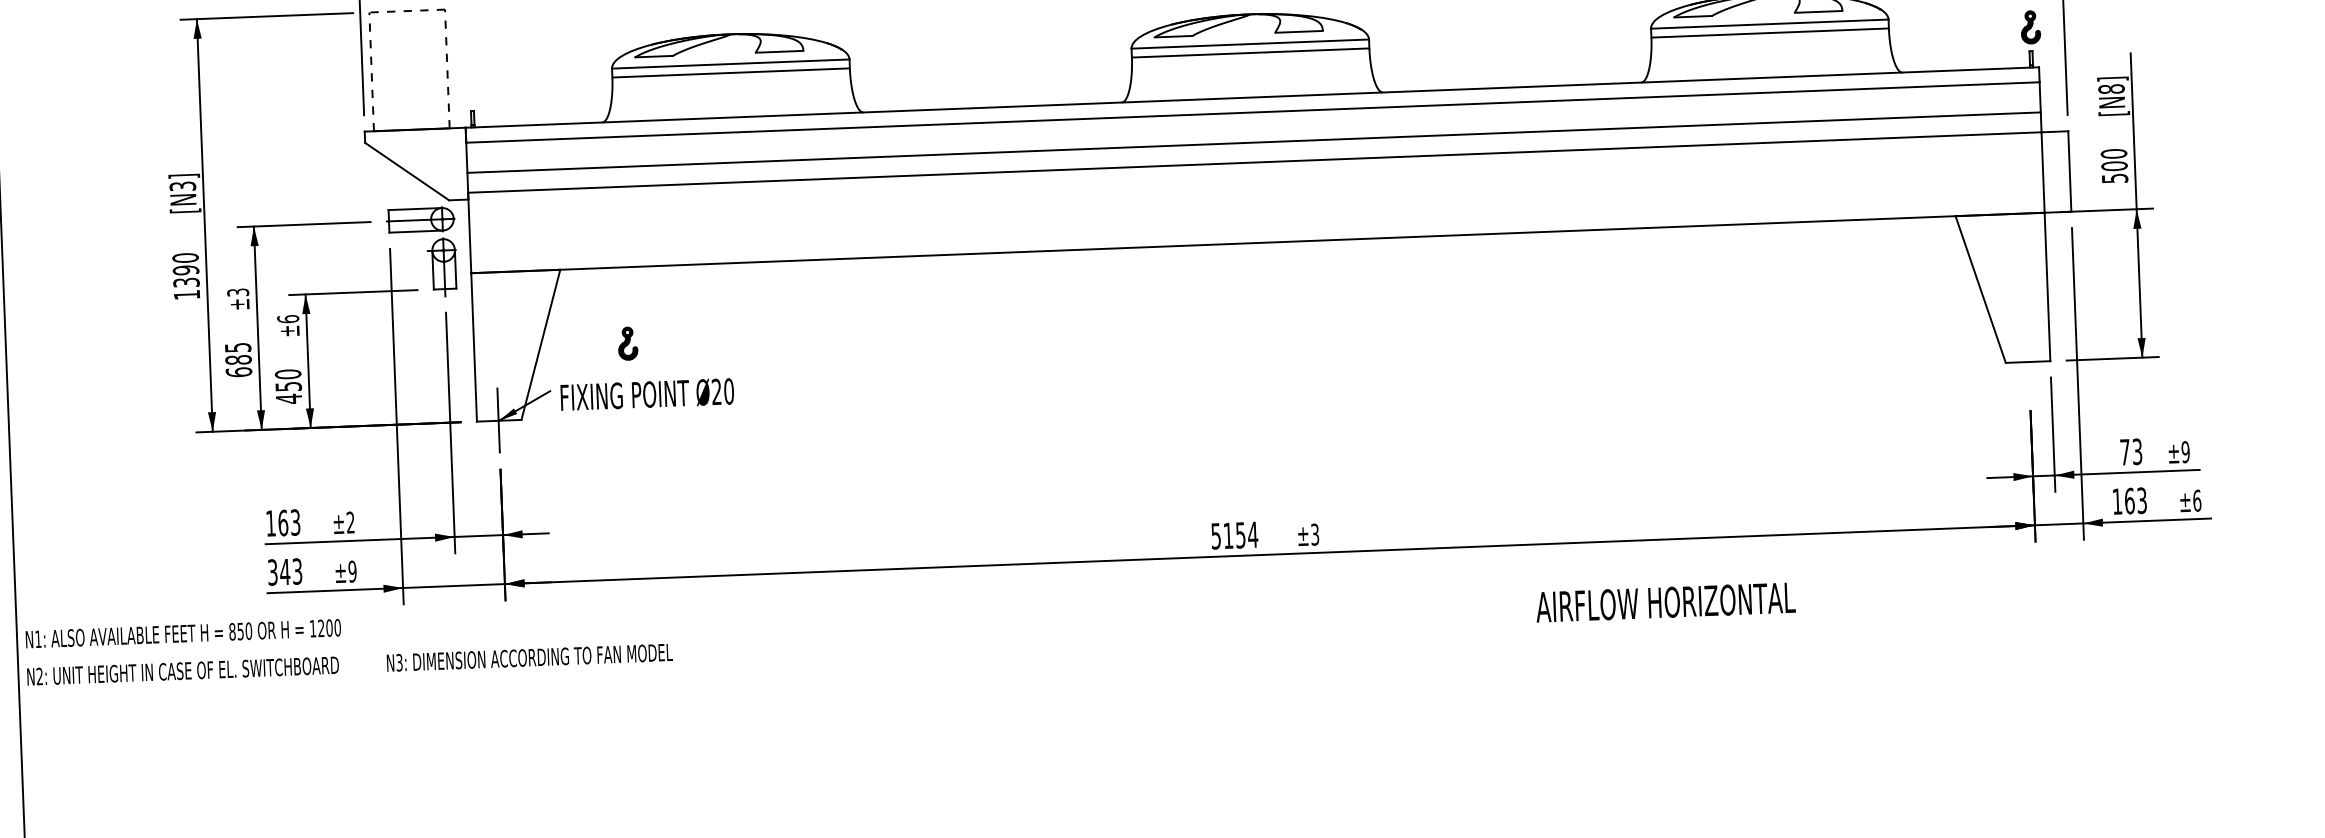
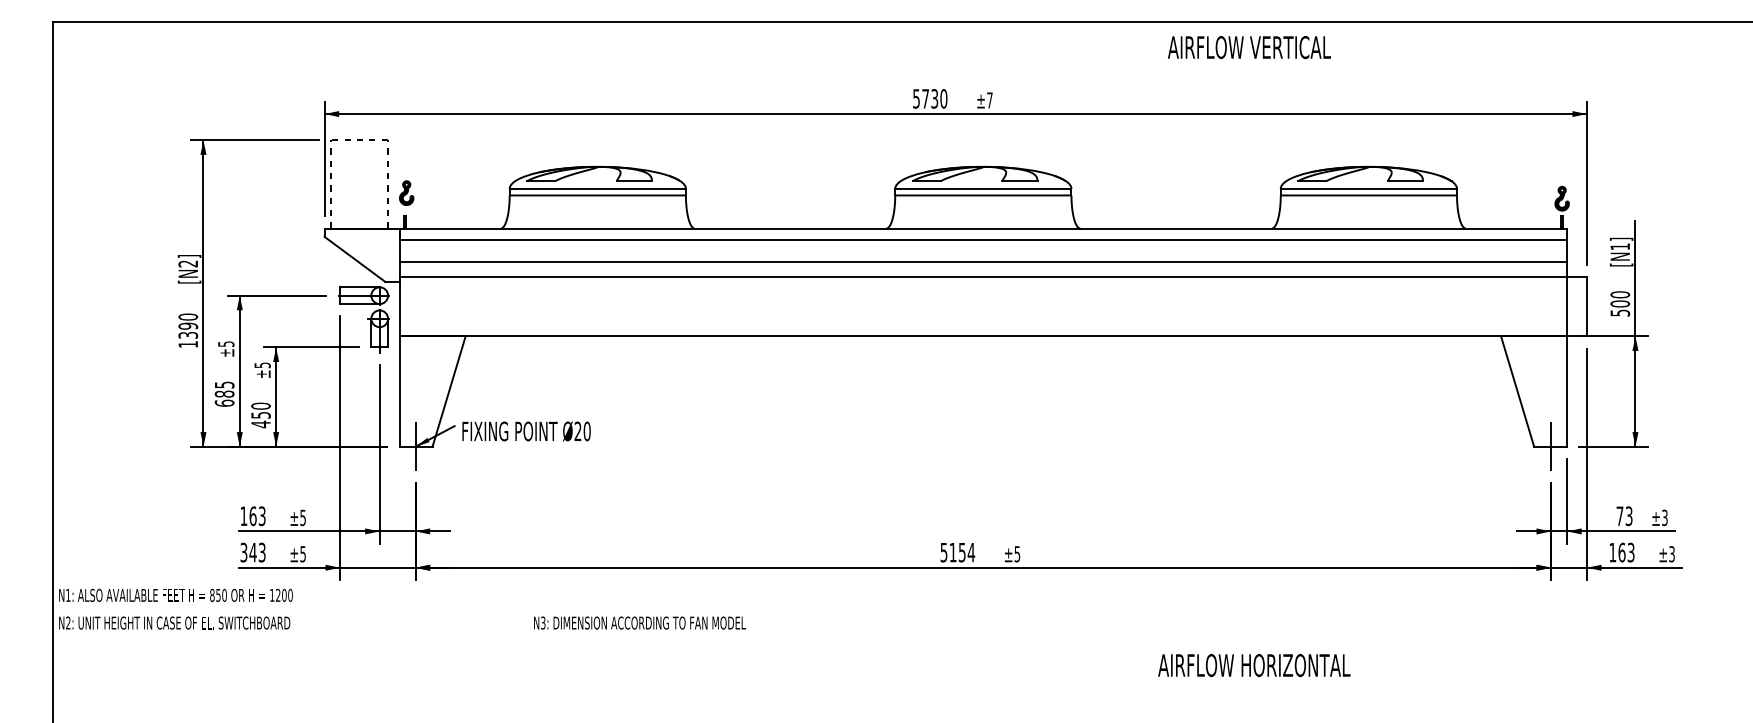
text: (2111, 88) -> (1620, 246), [N8] -> [N1]
text: (183, 185) -> (188, 263), [N3] -> [N2]
text: (237, 291) -> (225, 343), ±3 -> ±5
text: (288, 319) -> (262, 365), ±6 -> ±5
part: (627, 342) -> (406, 192), moved
line: (2029, 360) -> (1551, 445), added
text: (2185, 451) -> (1664, 517), ±9 -> ±3
text: (2196, 501) -> (1671, 554), ±6 -> ±3
text: (349, 522) -> (302, 517), ±2 -> ±5
text: (1315, 533) -> (1017, 553), ±3 -> ±5
text: (353, 571) -> (303, 554), ±9 -> ±5
text: (1666, 602) -> (1254, 665), moved
text: (529, 656) -> (639, 622), moved

